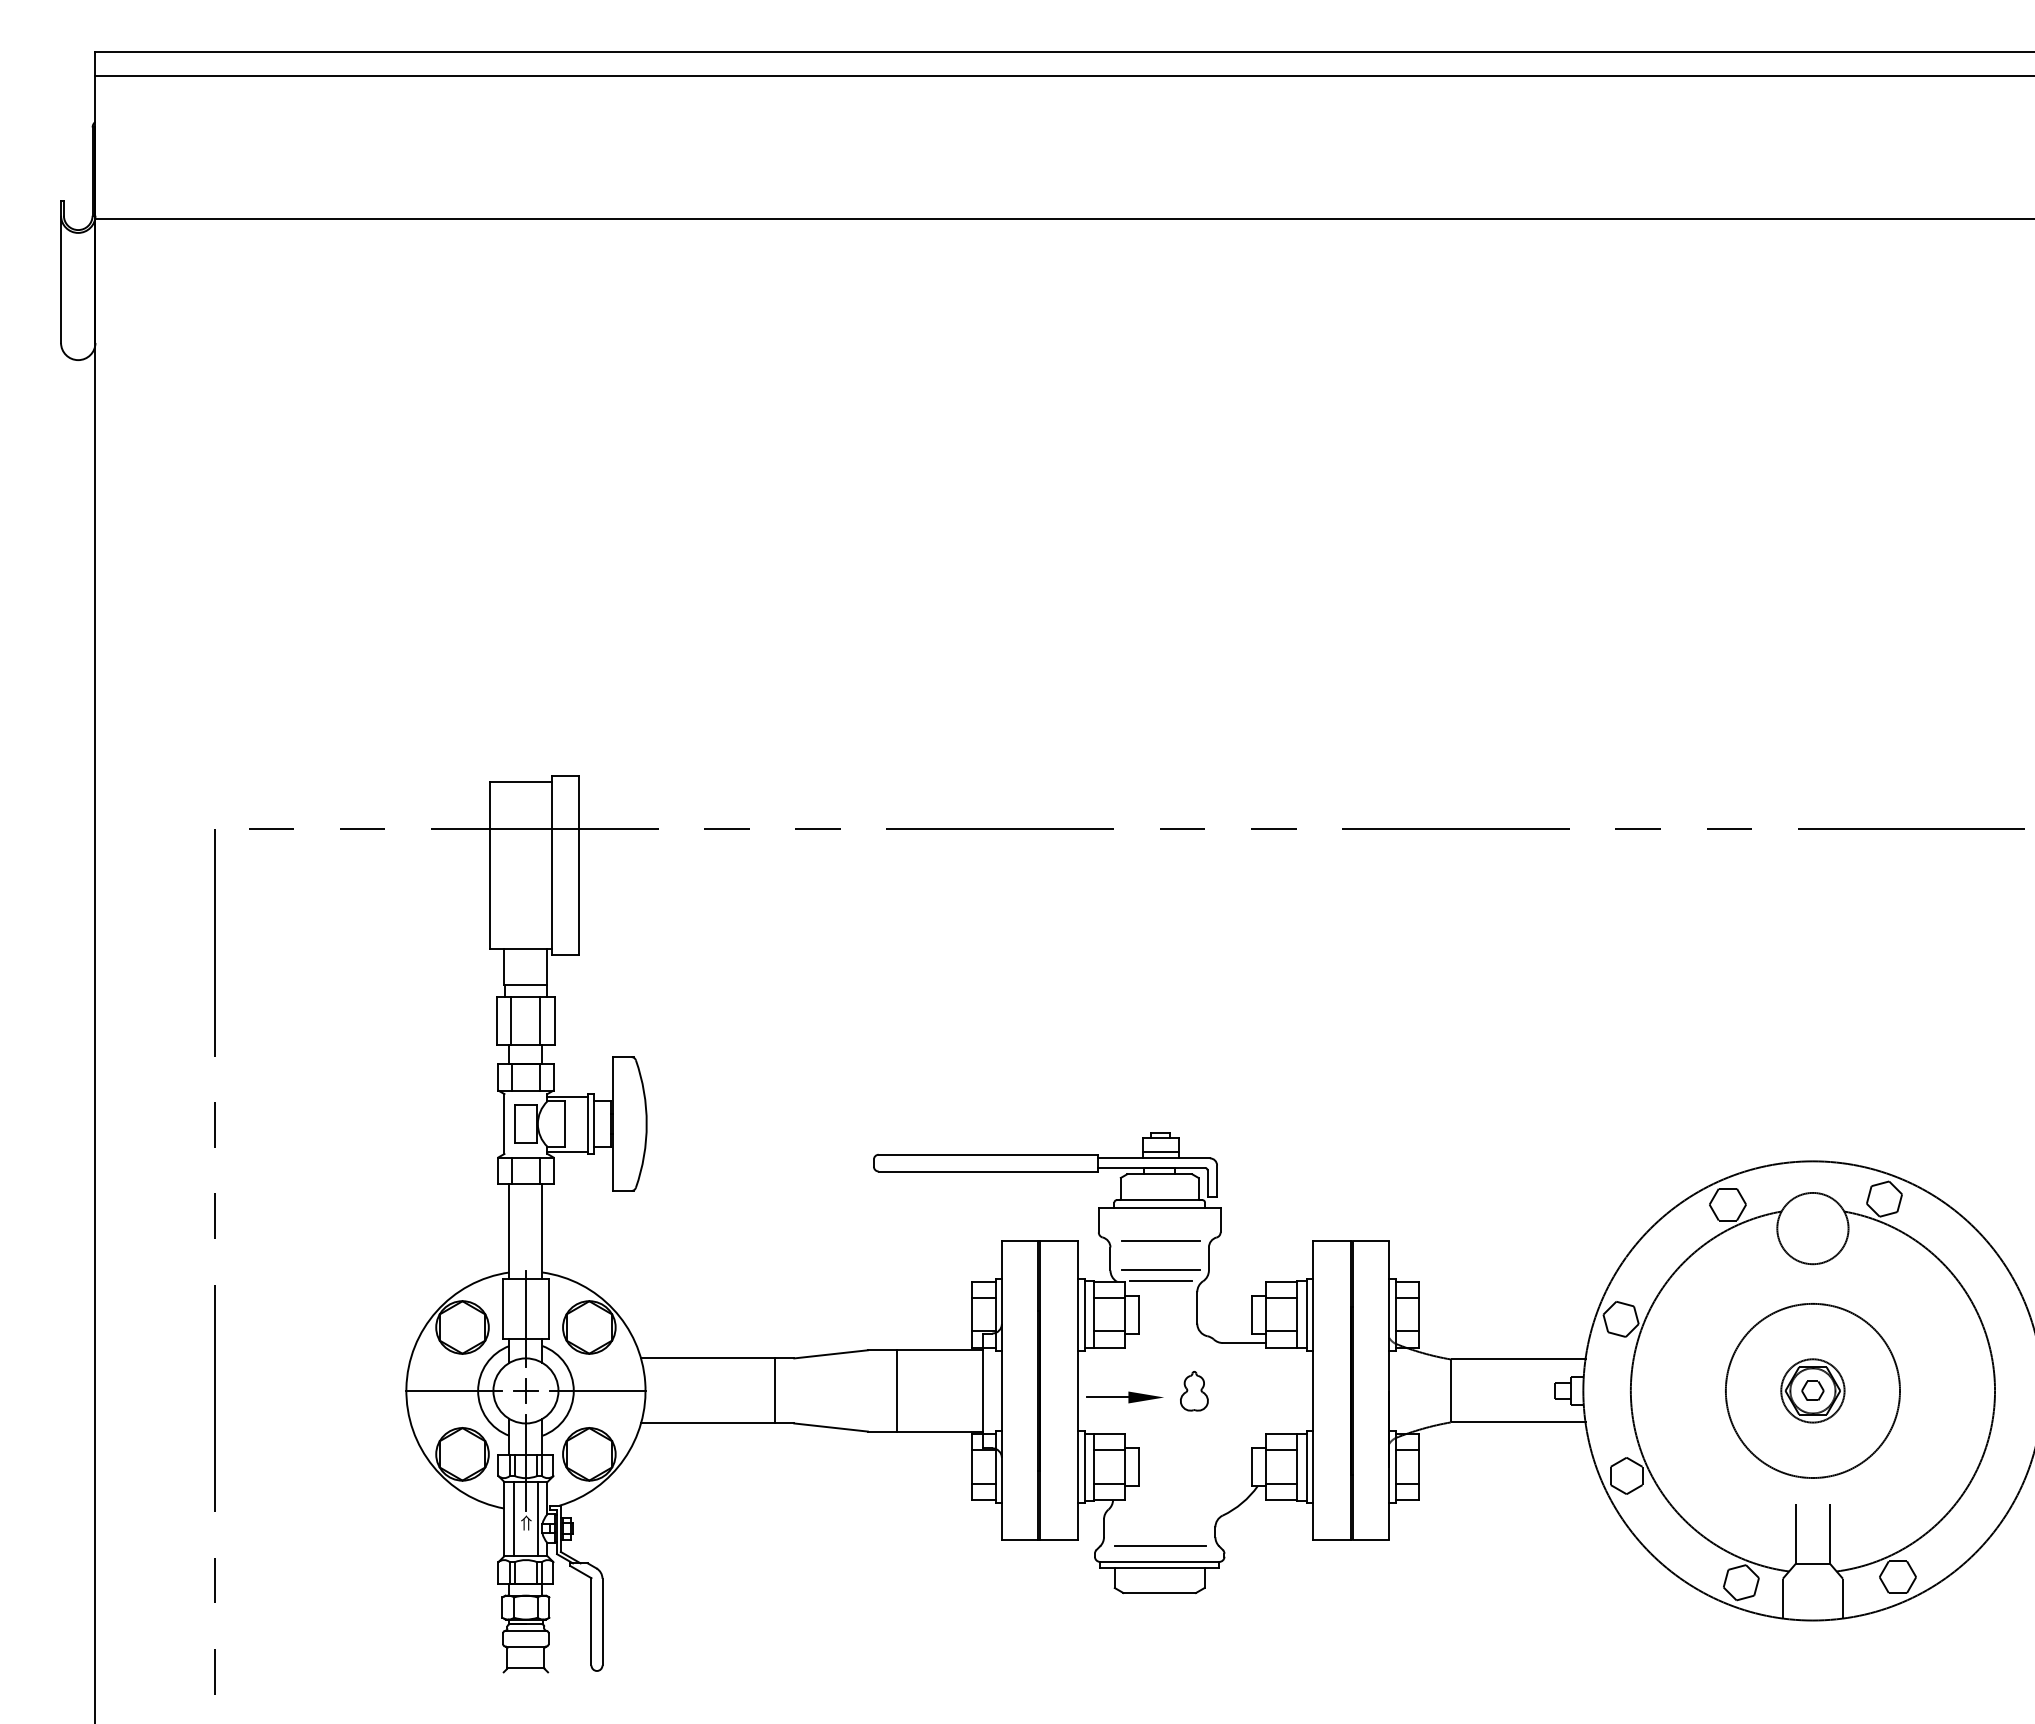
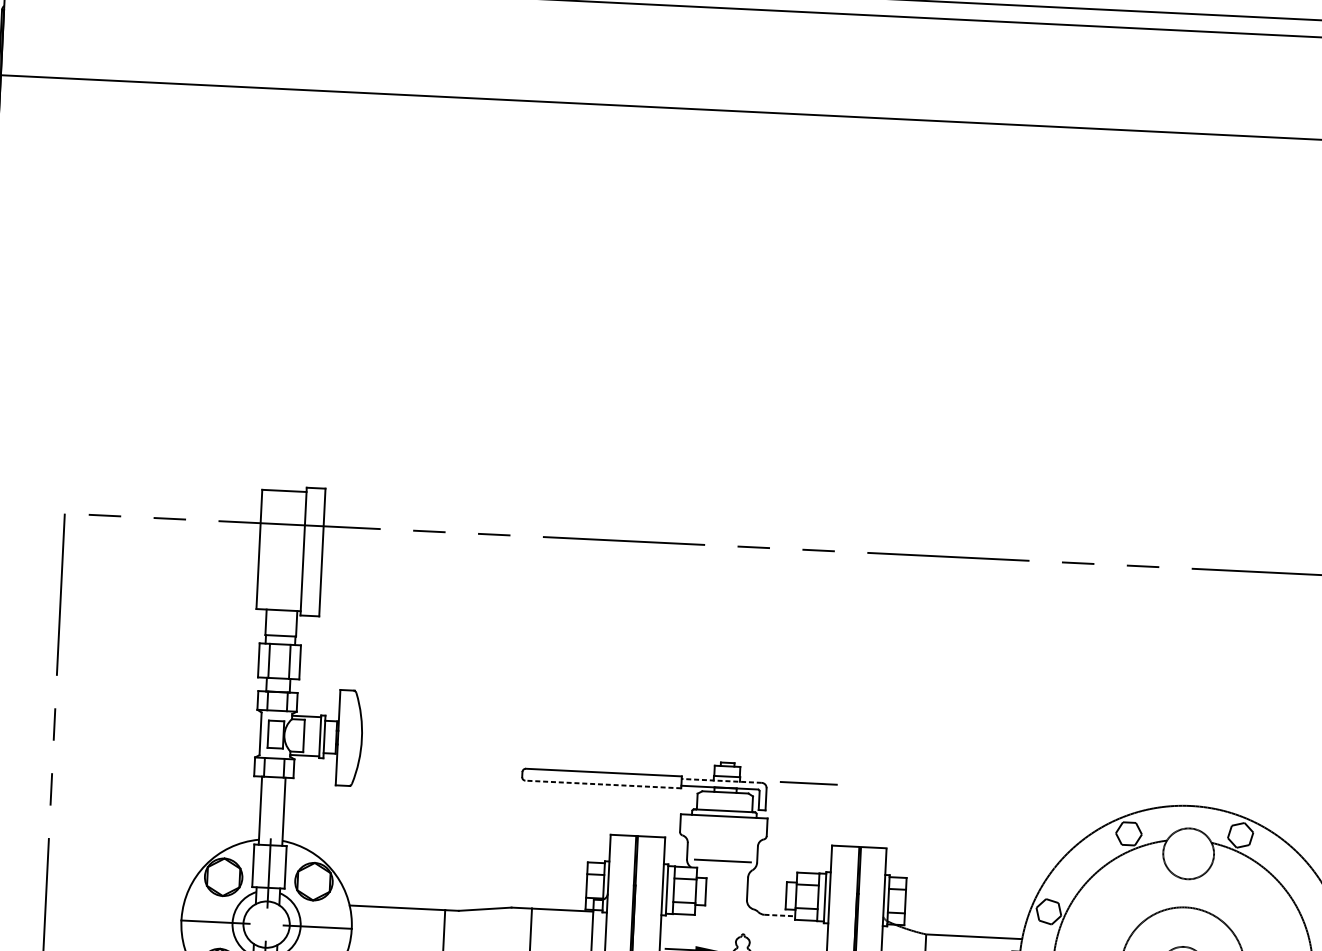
line: (1153, 1158) -> (721, 780), solid -> dashed
line: (987, 1171) -> (602, 784), solid -> dashed
line: (1160, 1240) -> (808, 783), moved
line: (1160, 1281) -> (722, 868), removed
line: (1244, 1343) -> (779, 915), solid -> dashed
part: (525, 1390) -> (266, 924), removed

